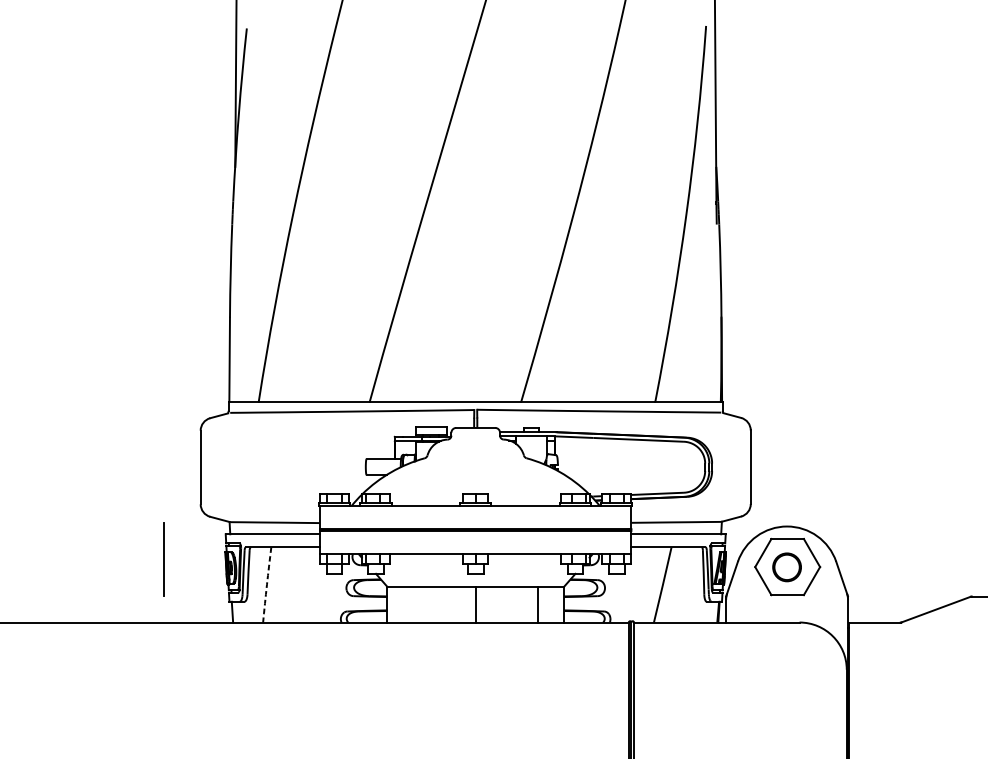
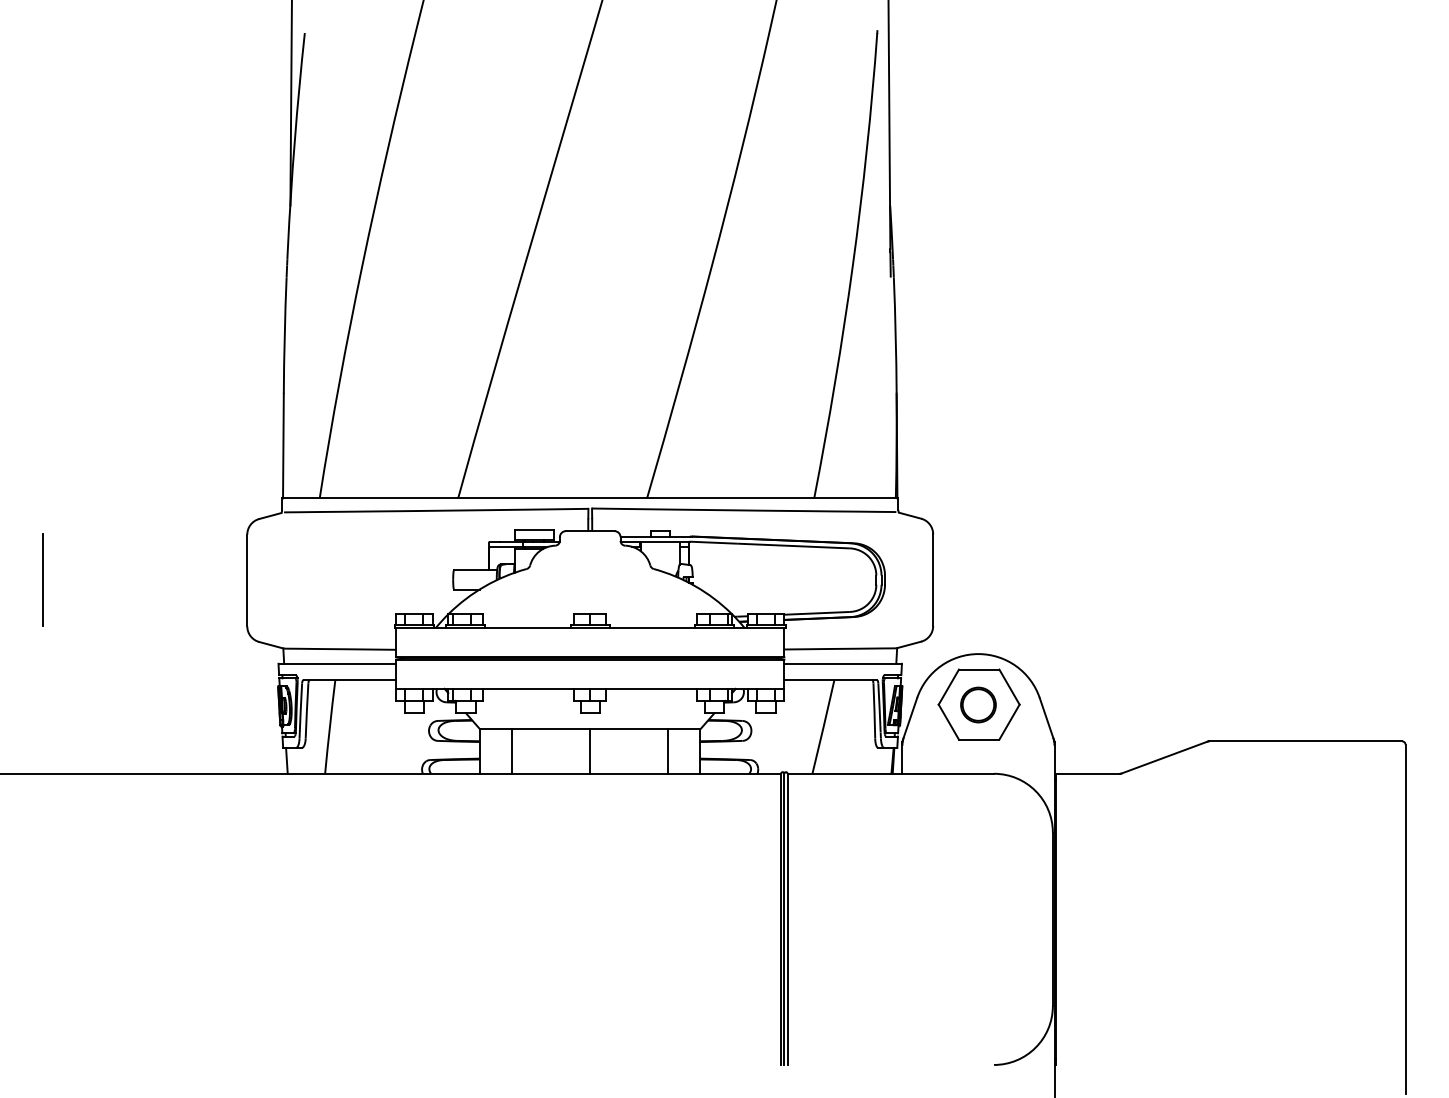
line: (163, 558) -> (42, 579), moved
arc: (266, 584) -> (329, 726), dashed -> solid
line: (413, 604) -> (512, 751), added

